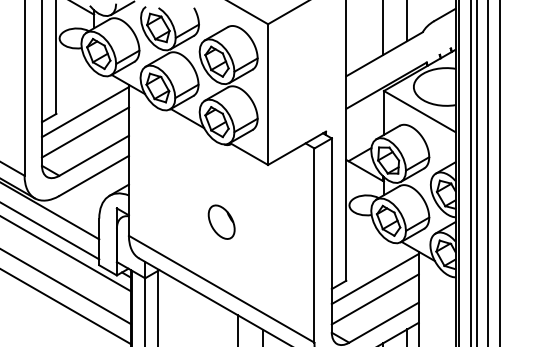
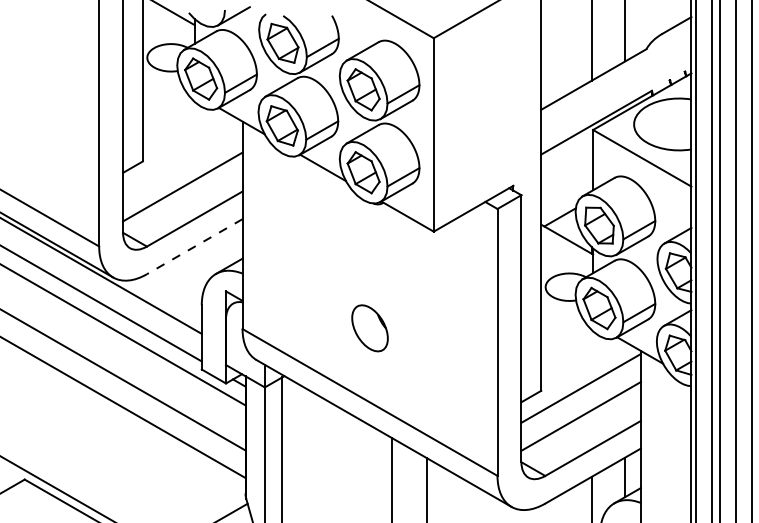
line: (85, 111) -> (182, 158), removed
line: (93, 175) -> (194, 246), solid -> dashed
part: (221, 222) -> (369, 328), moved

